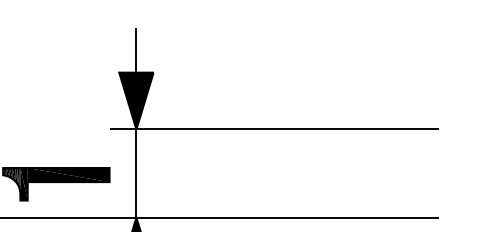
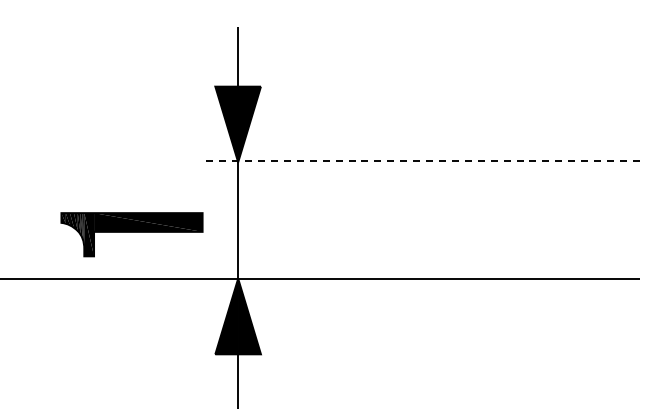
line: (273, 129) -> (420, 161), solid -> dashed

